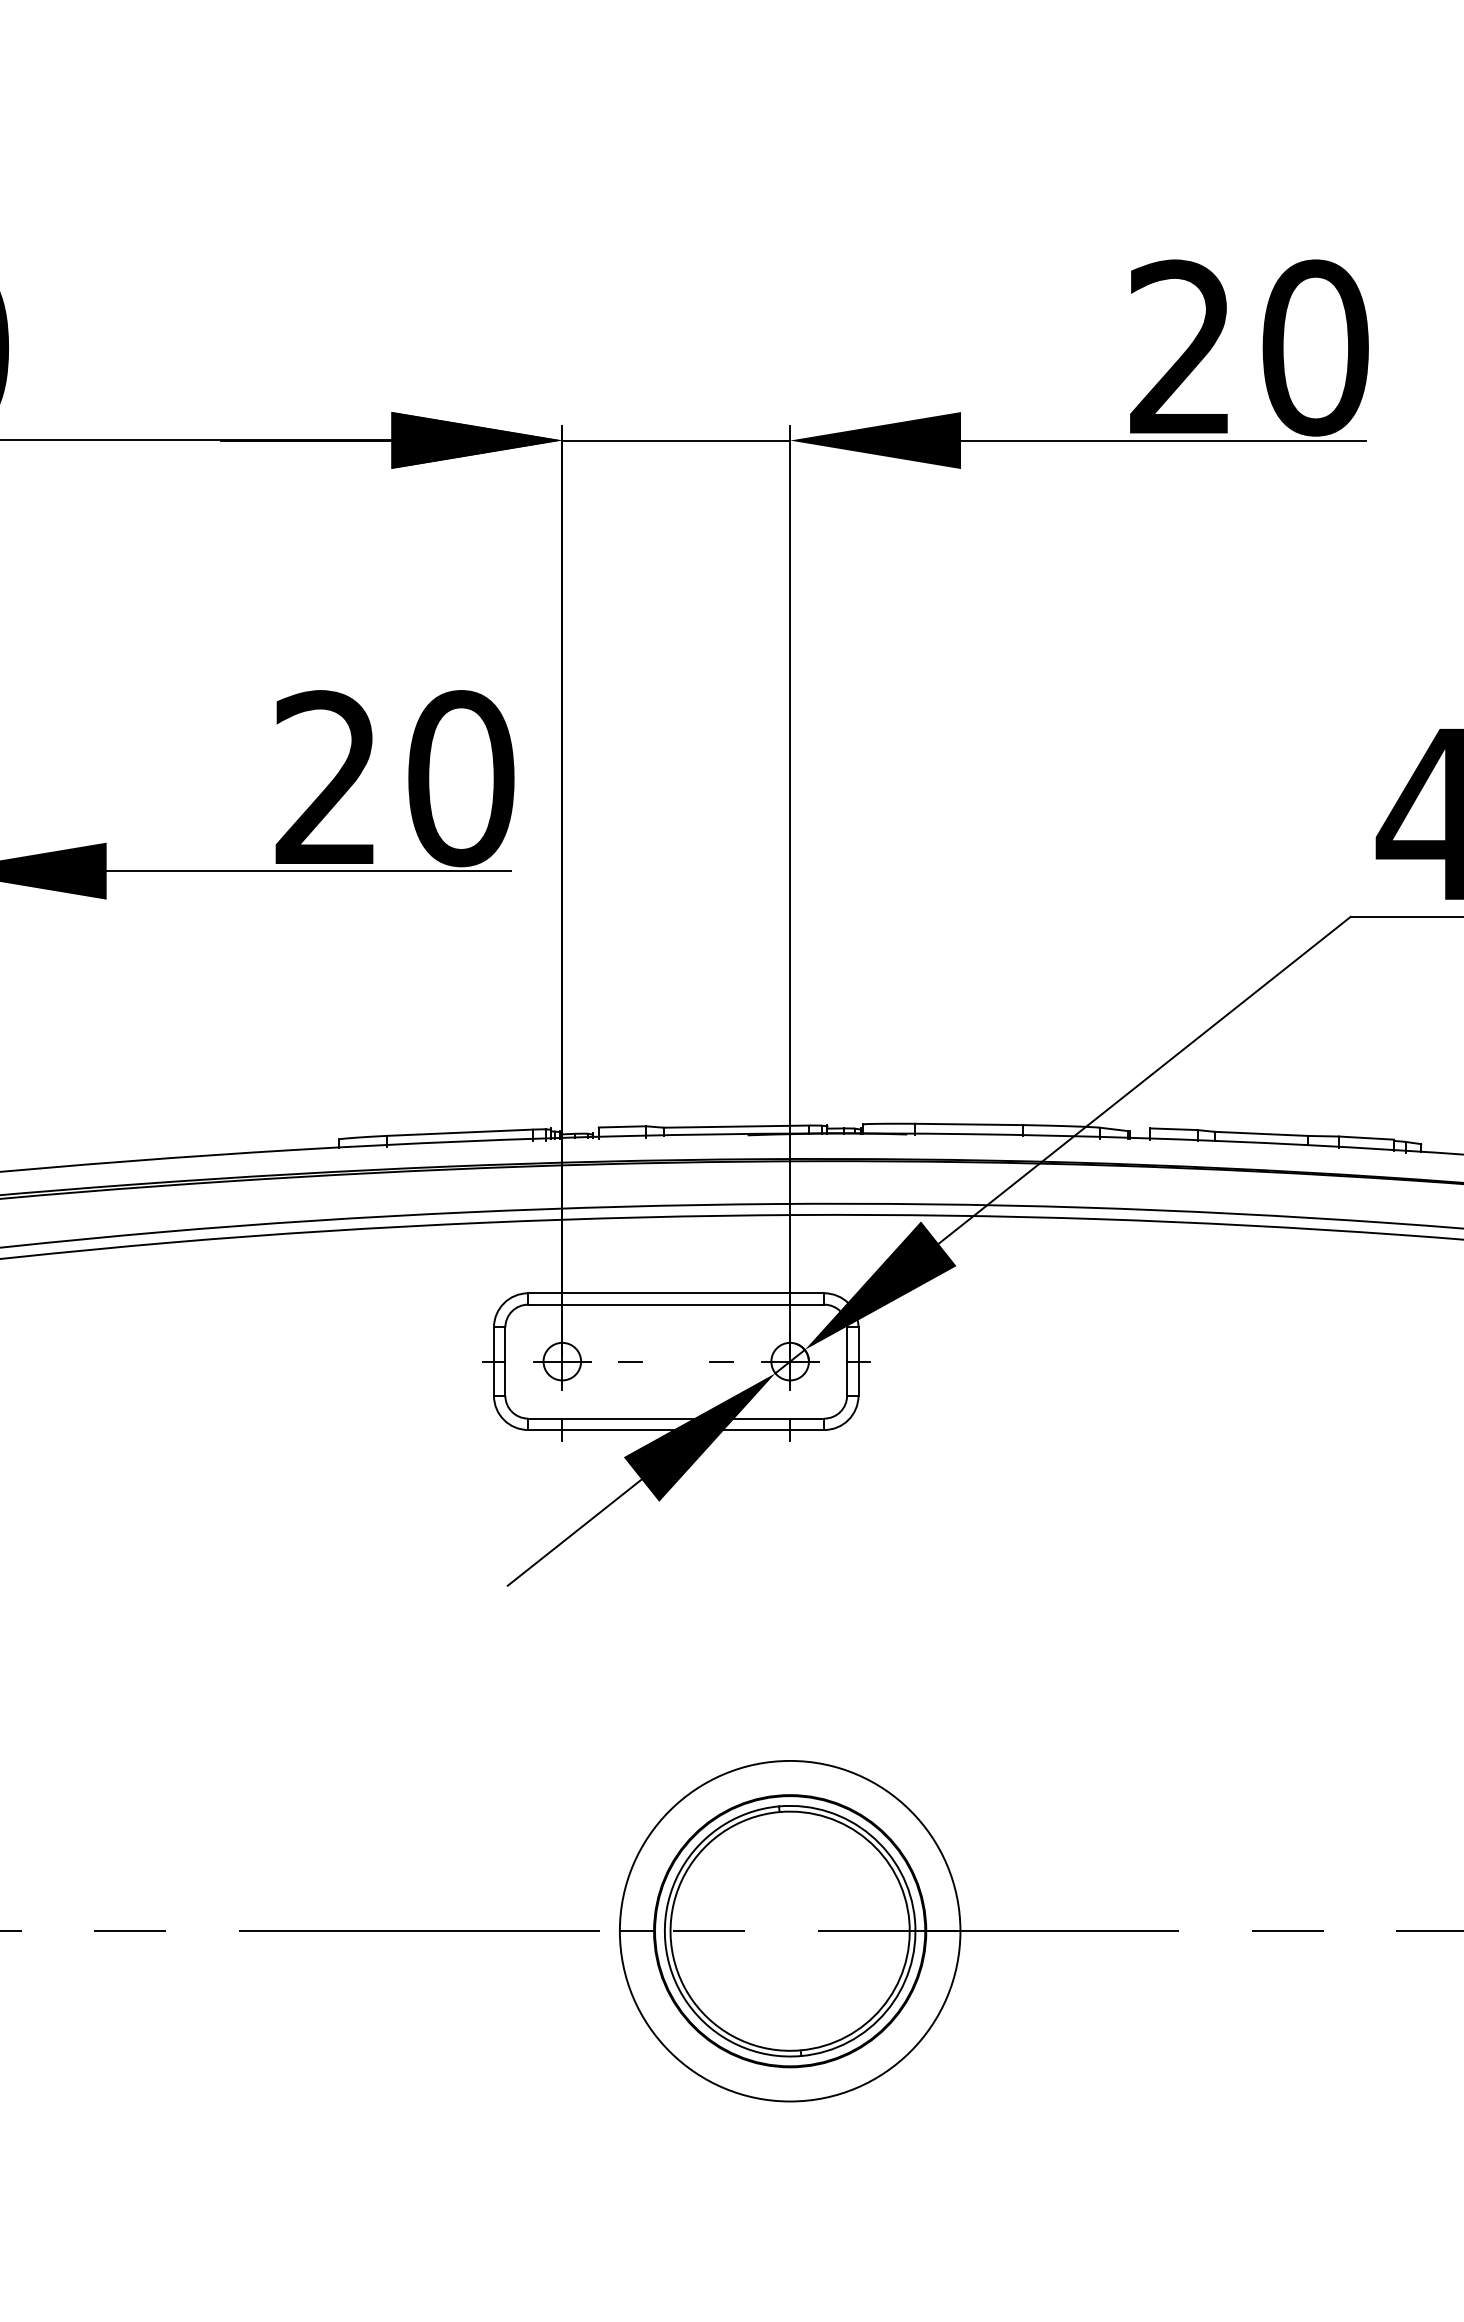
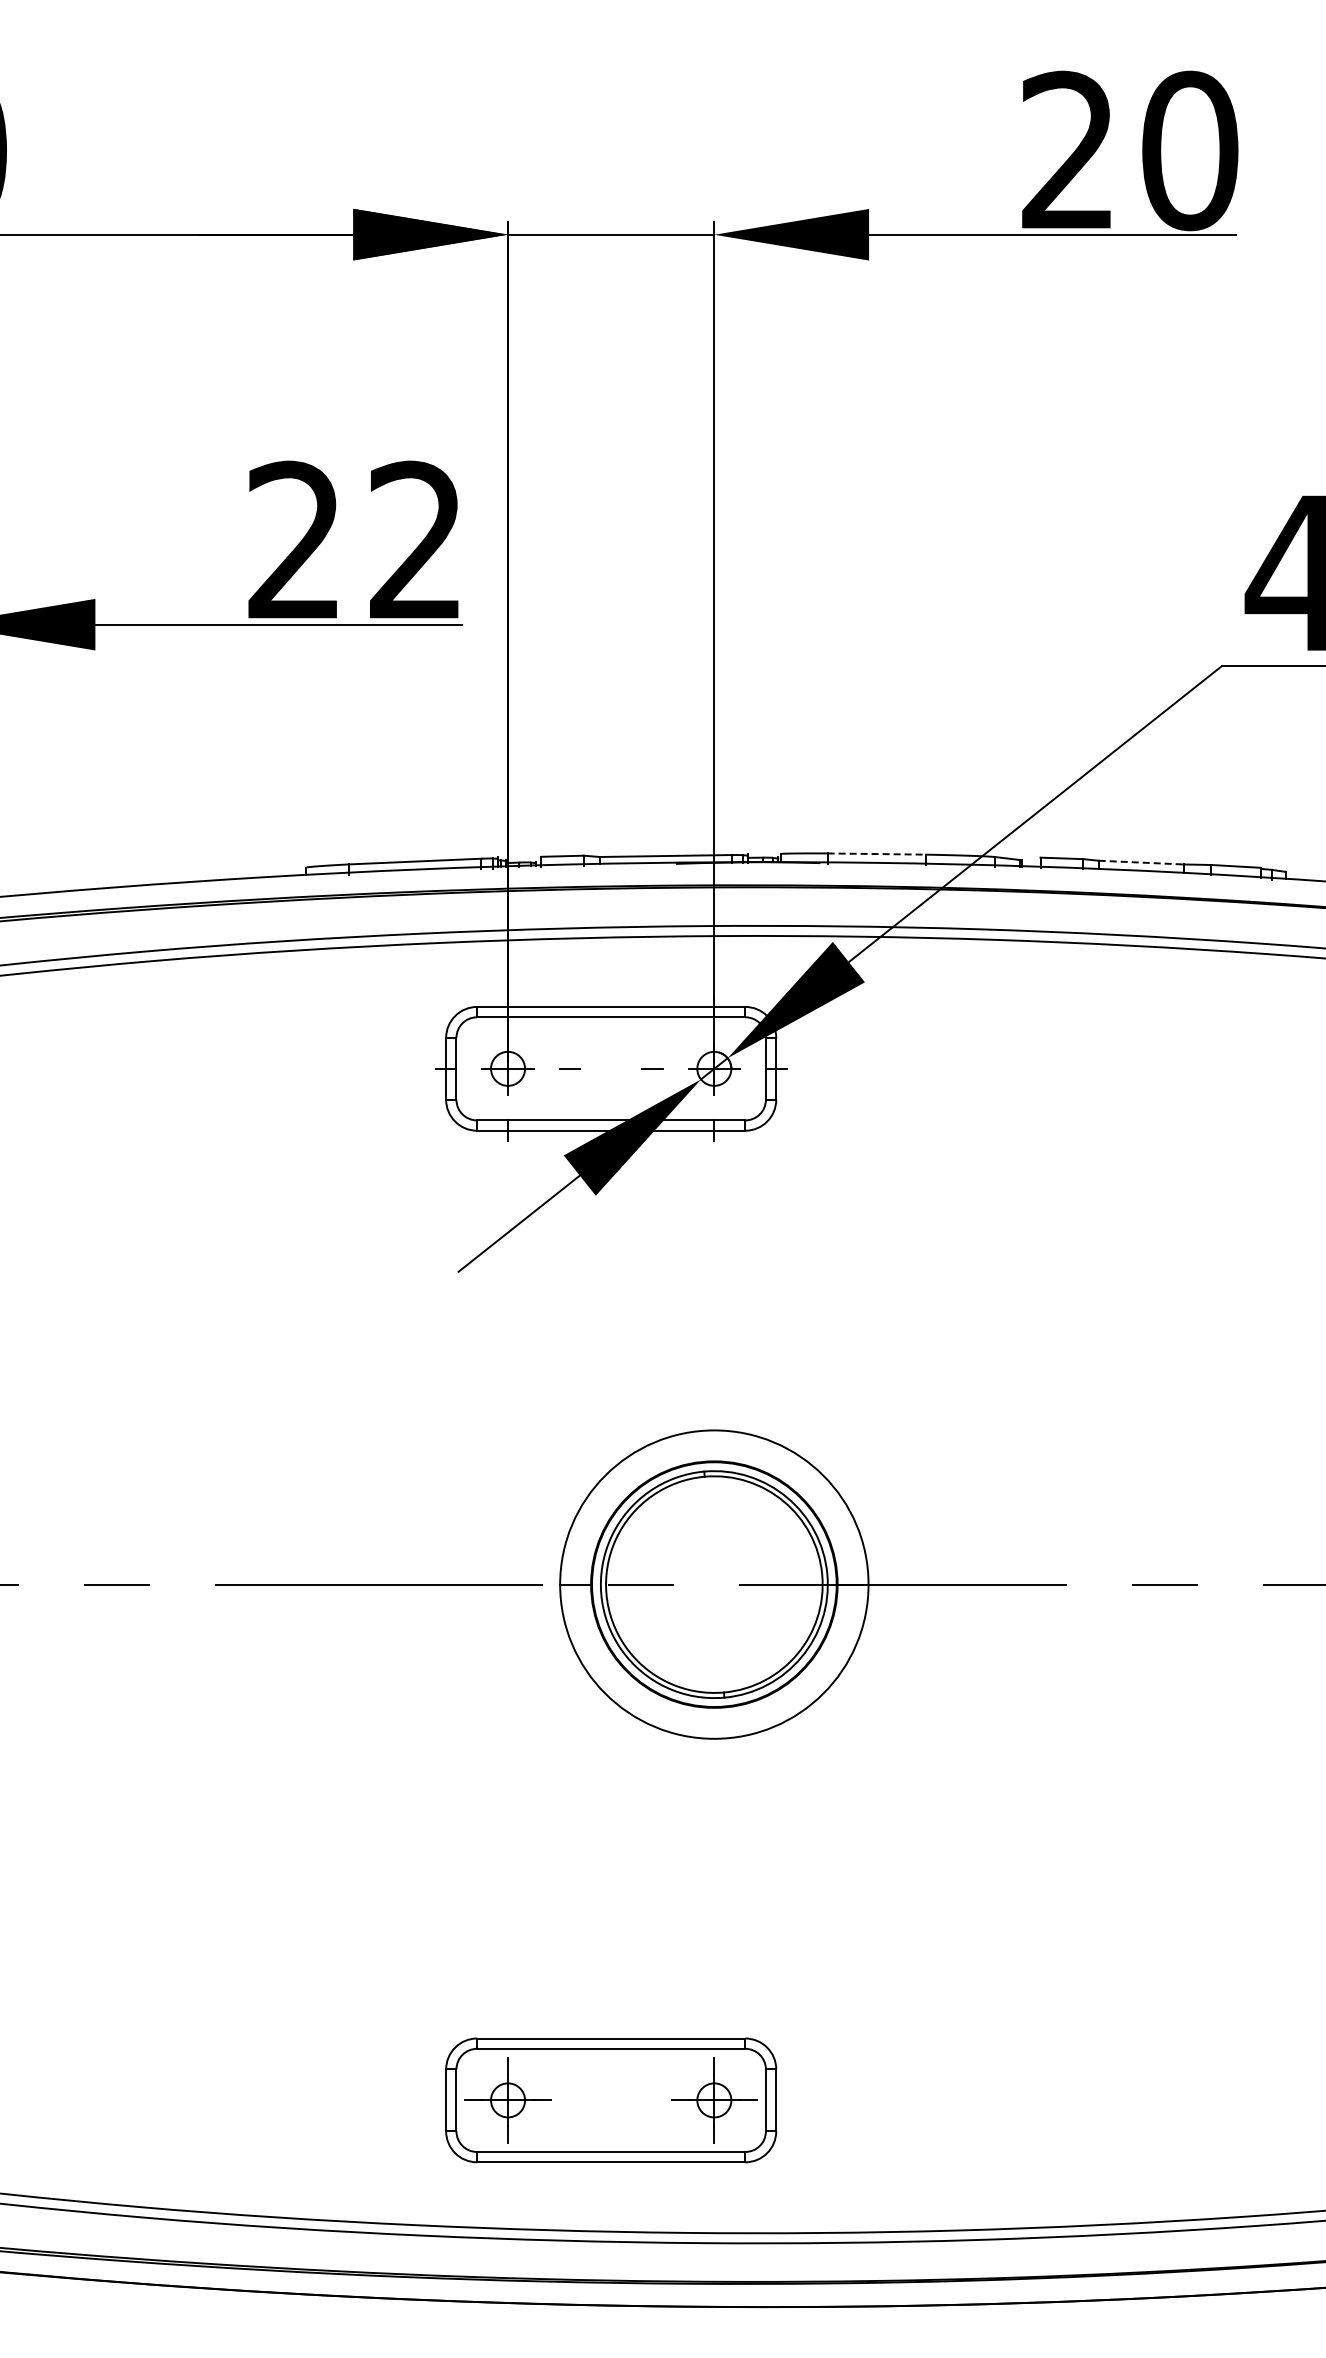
text: (461, 778) -> (416, 540), 20 -> 22
line: (969, 1124) -> (876, 854), solid -> dashed
line: (1261, 1133) -> (1141, 862), solid -> dashed

